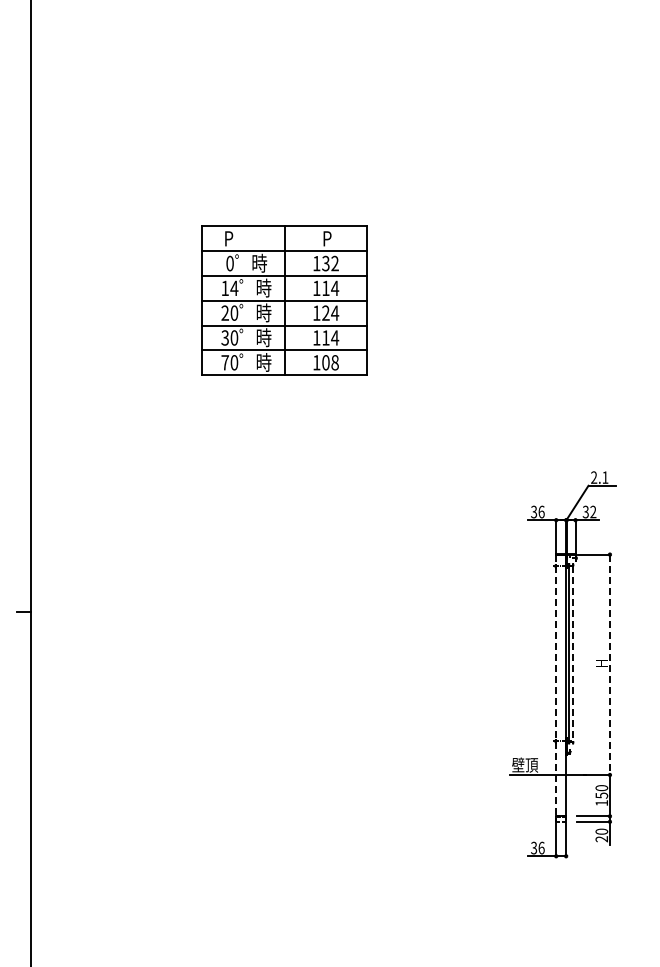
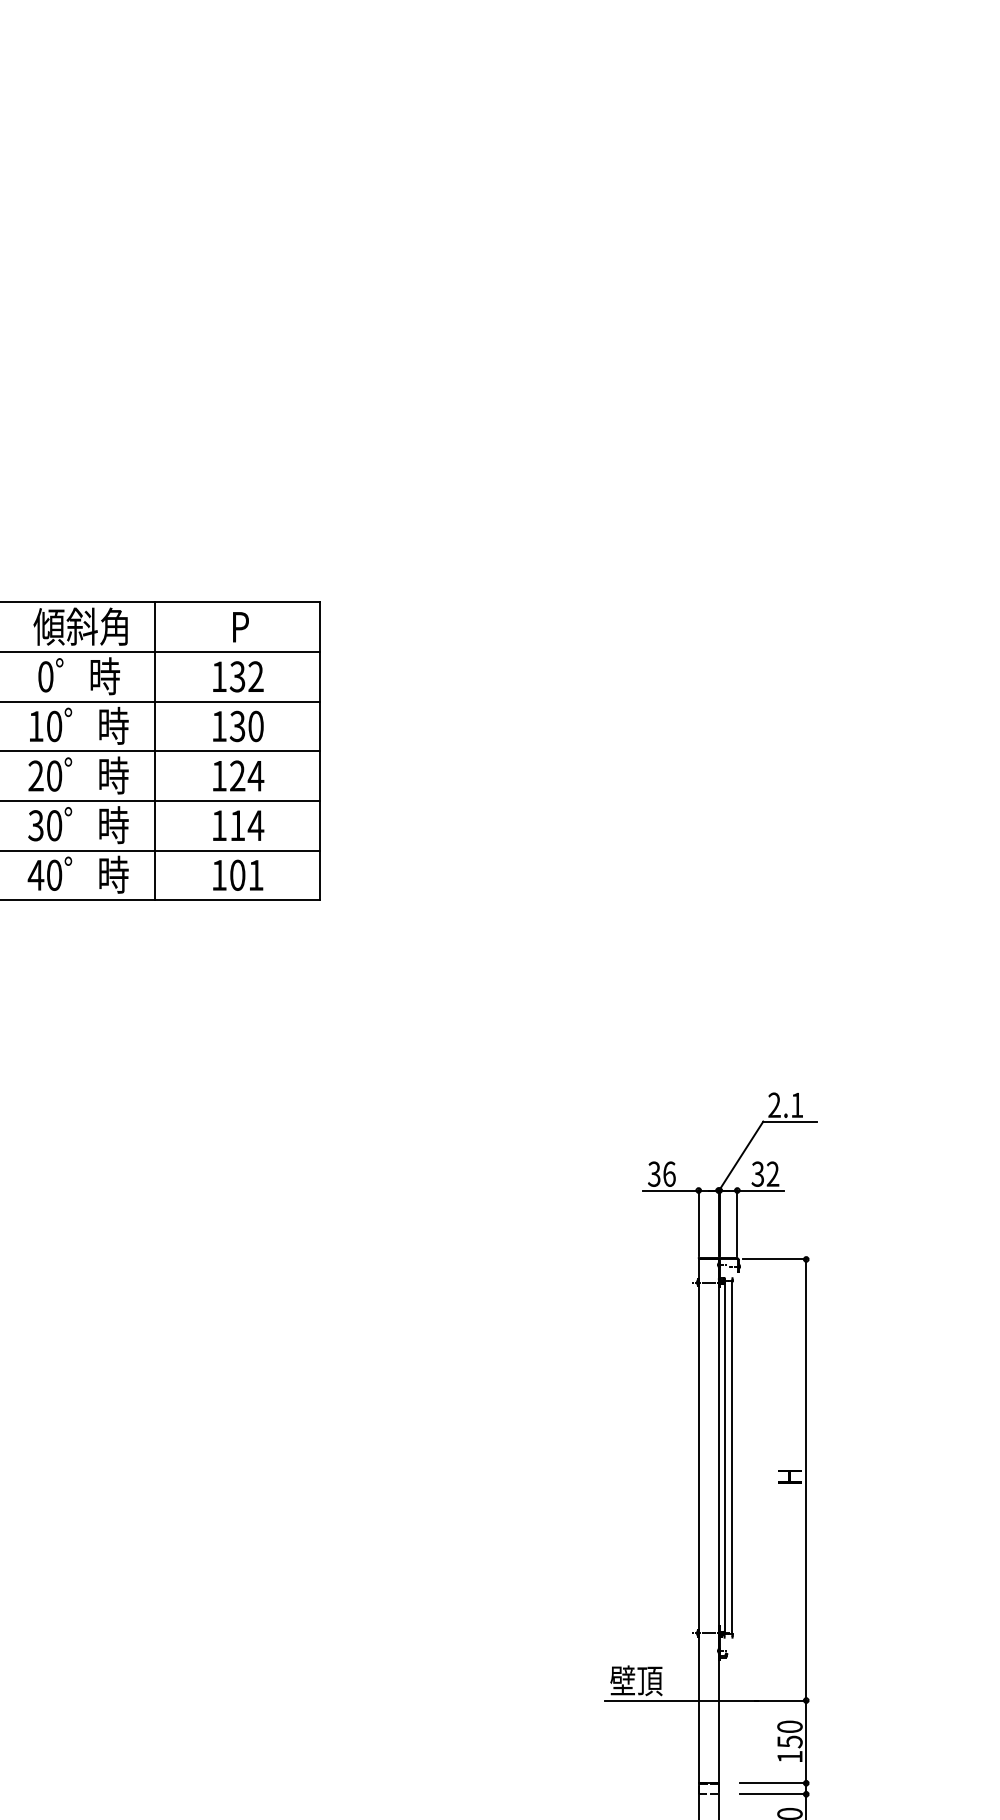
text: (247, 238) -> (80, 626), P -> 傾斜角
text: (234, 288) -> (54, 726), 14 -> 10
text: (330, 288) -> (246, 726), 114 -> 130
text: (225, 362) -> (36, 874), 70 -> 40
text: (334, 362) -> (254, 874), 108 -> 101
line: (573, 654) -> (733, 1459), dashed -> solid
line: (609, 665) -> (805, 1481), dashed -> solid
line: (556, 685) -> (699, 1521), dashed -> solid

